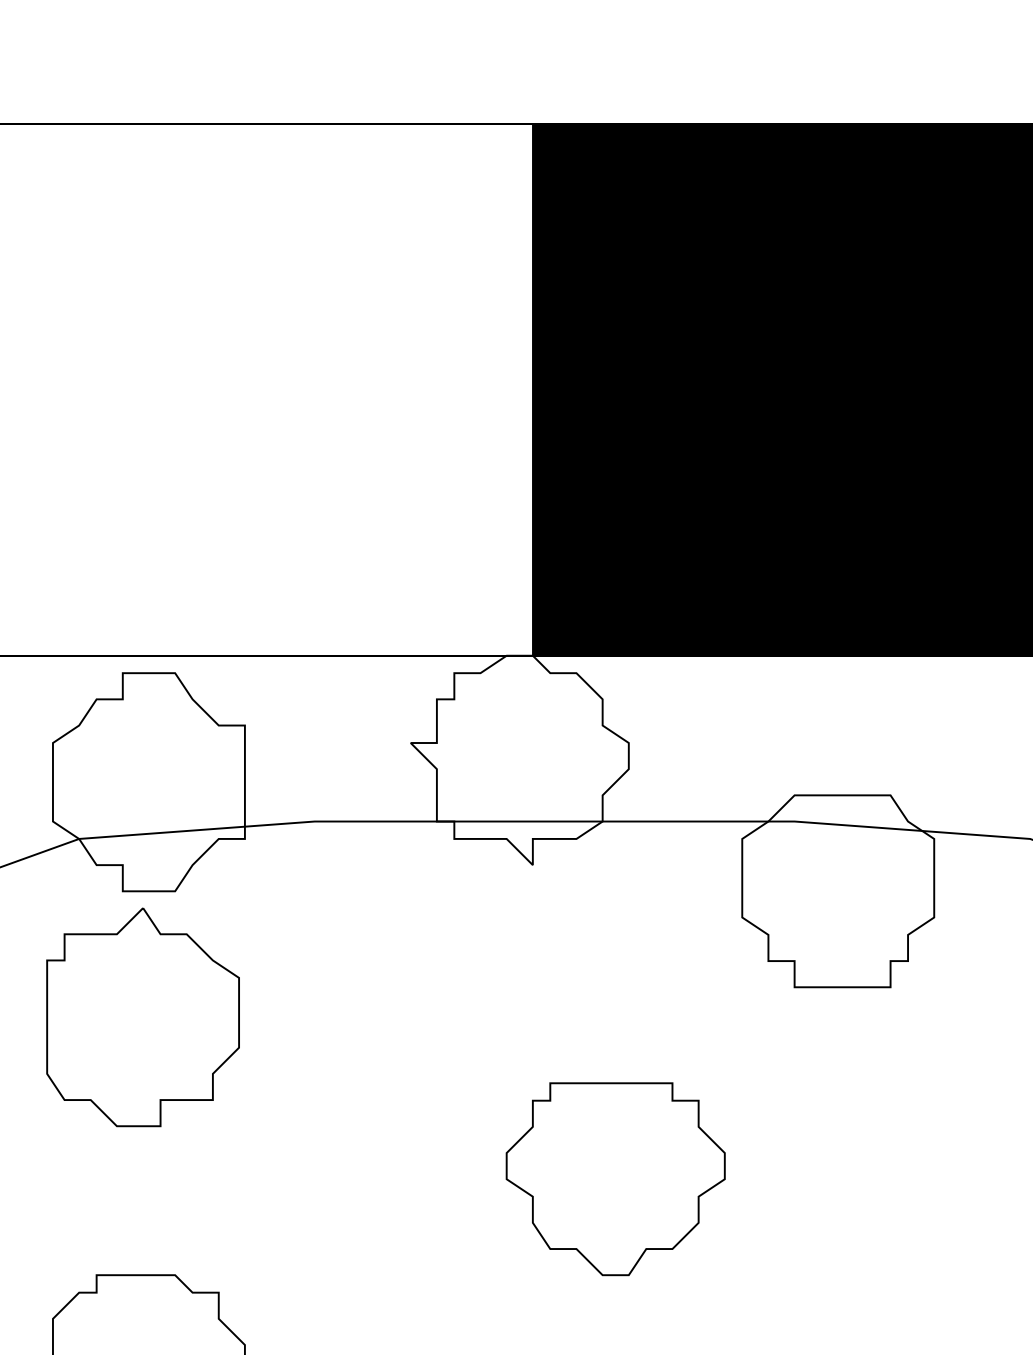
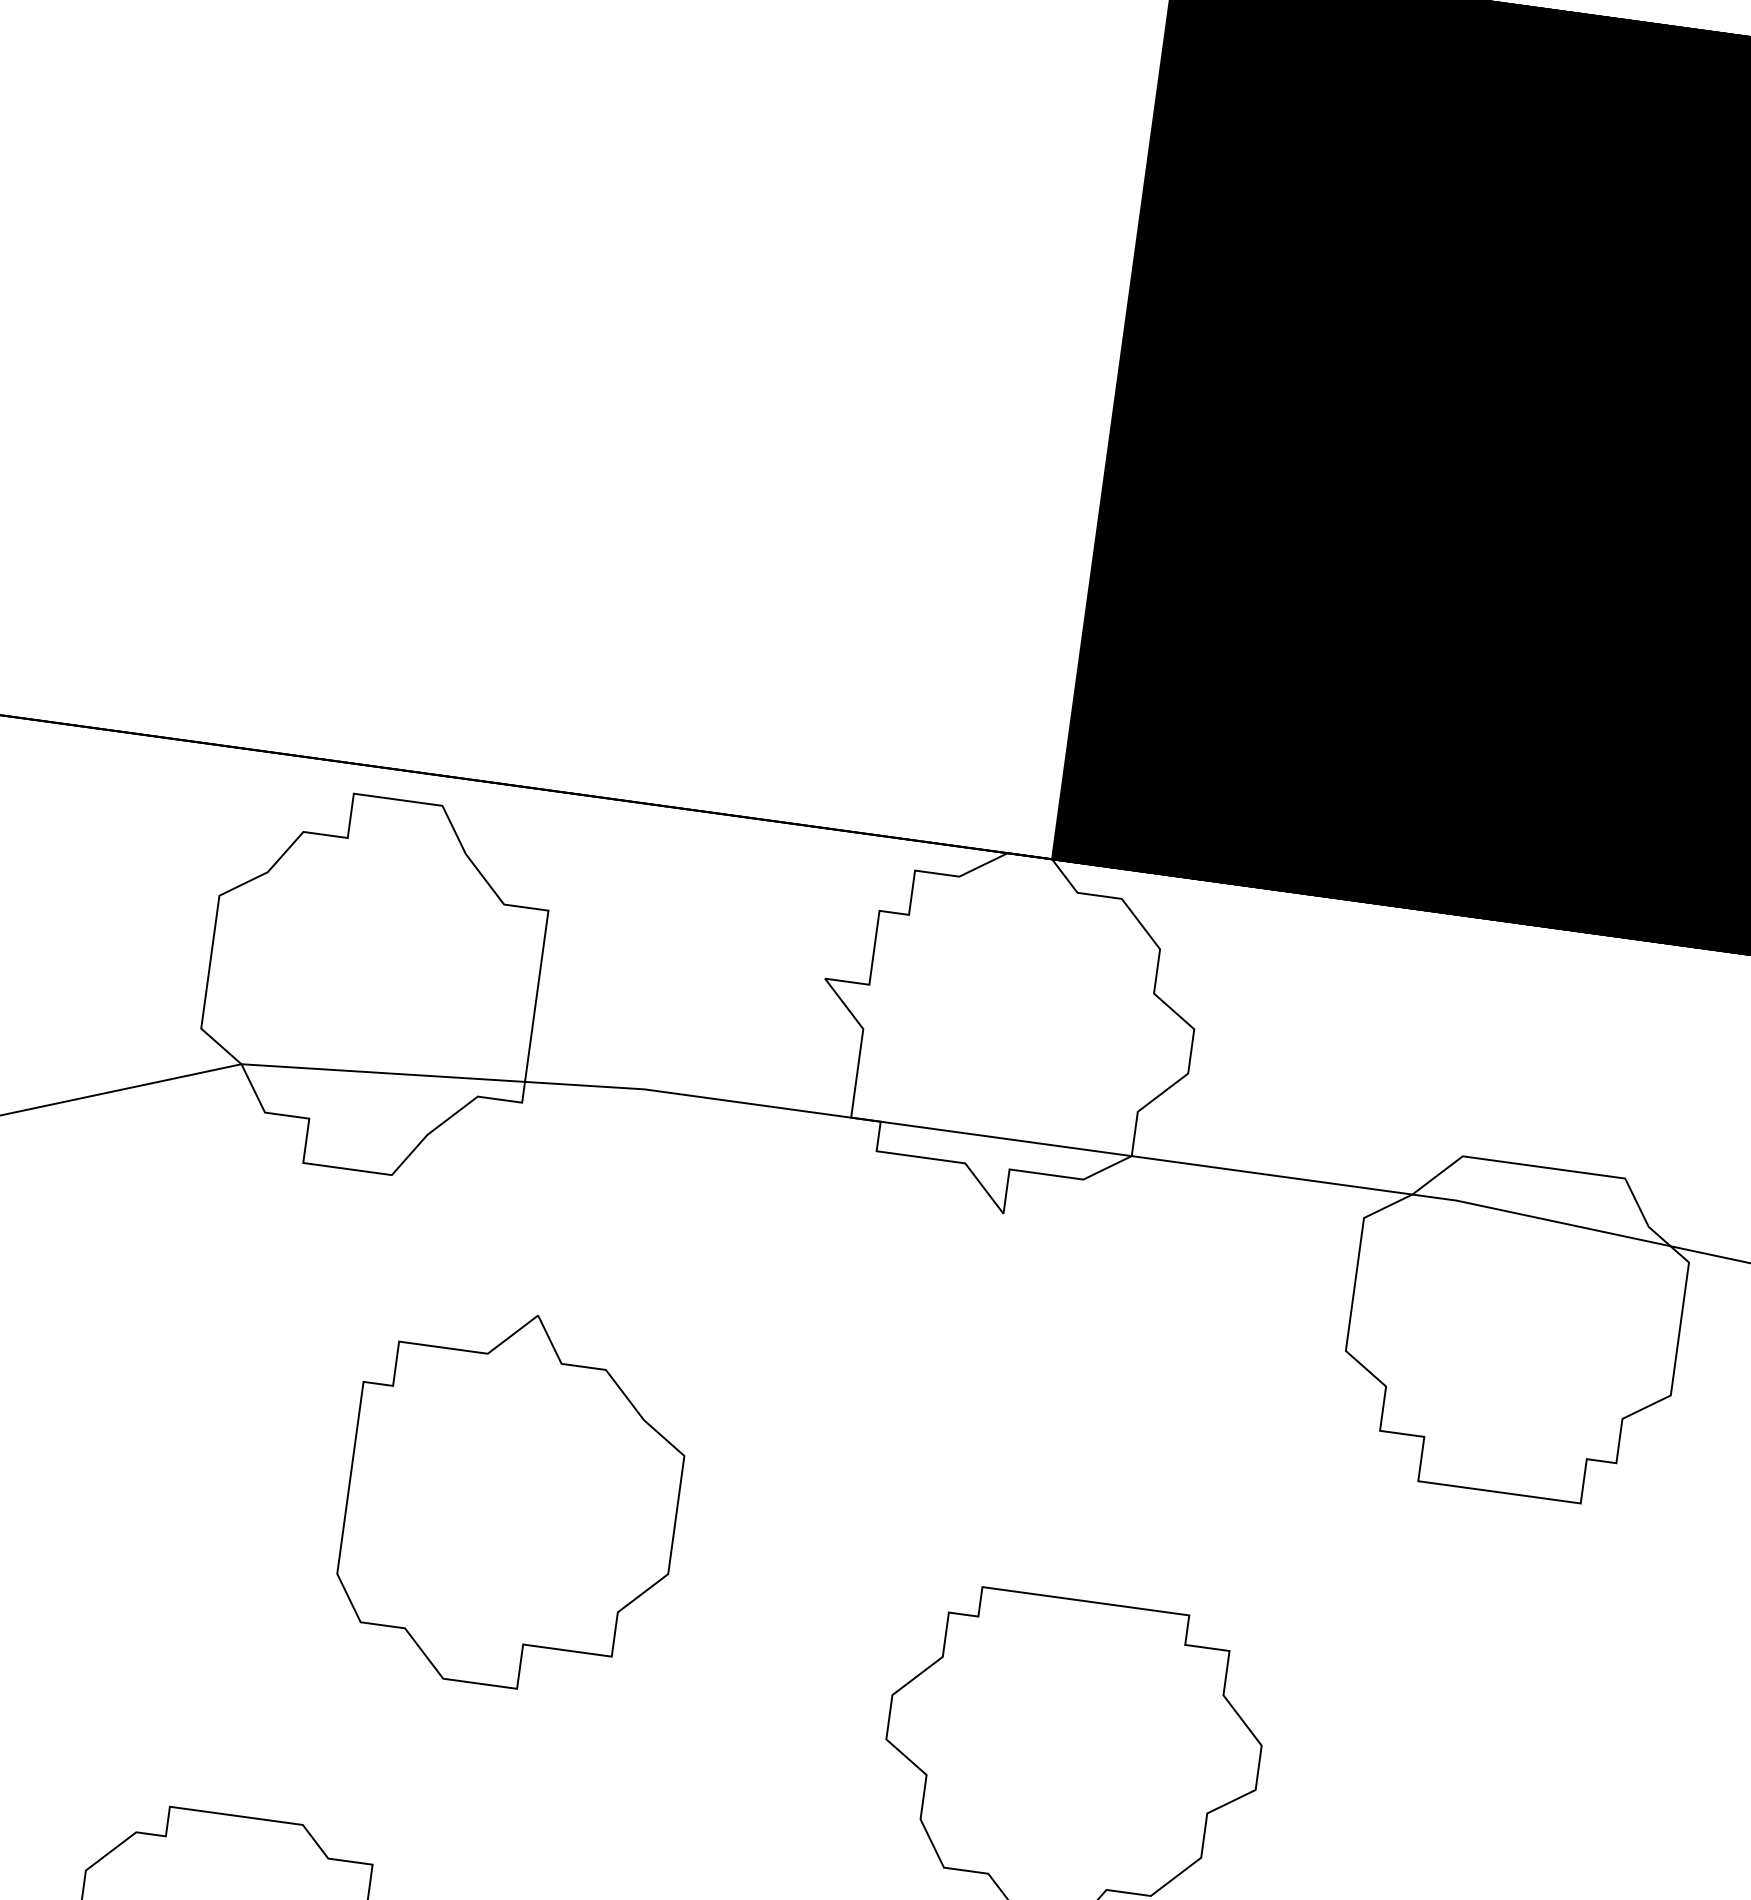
part: (142, 1017) -> (511, 1500), moved

